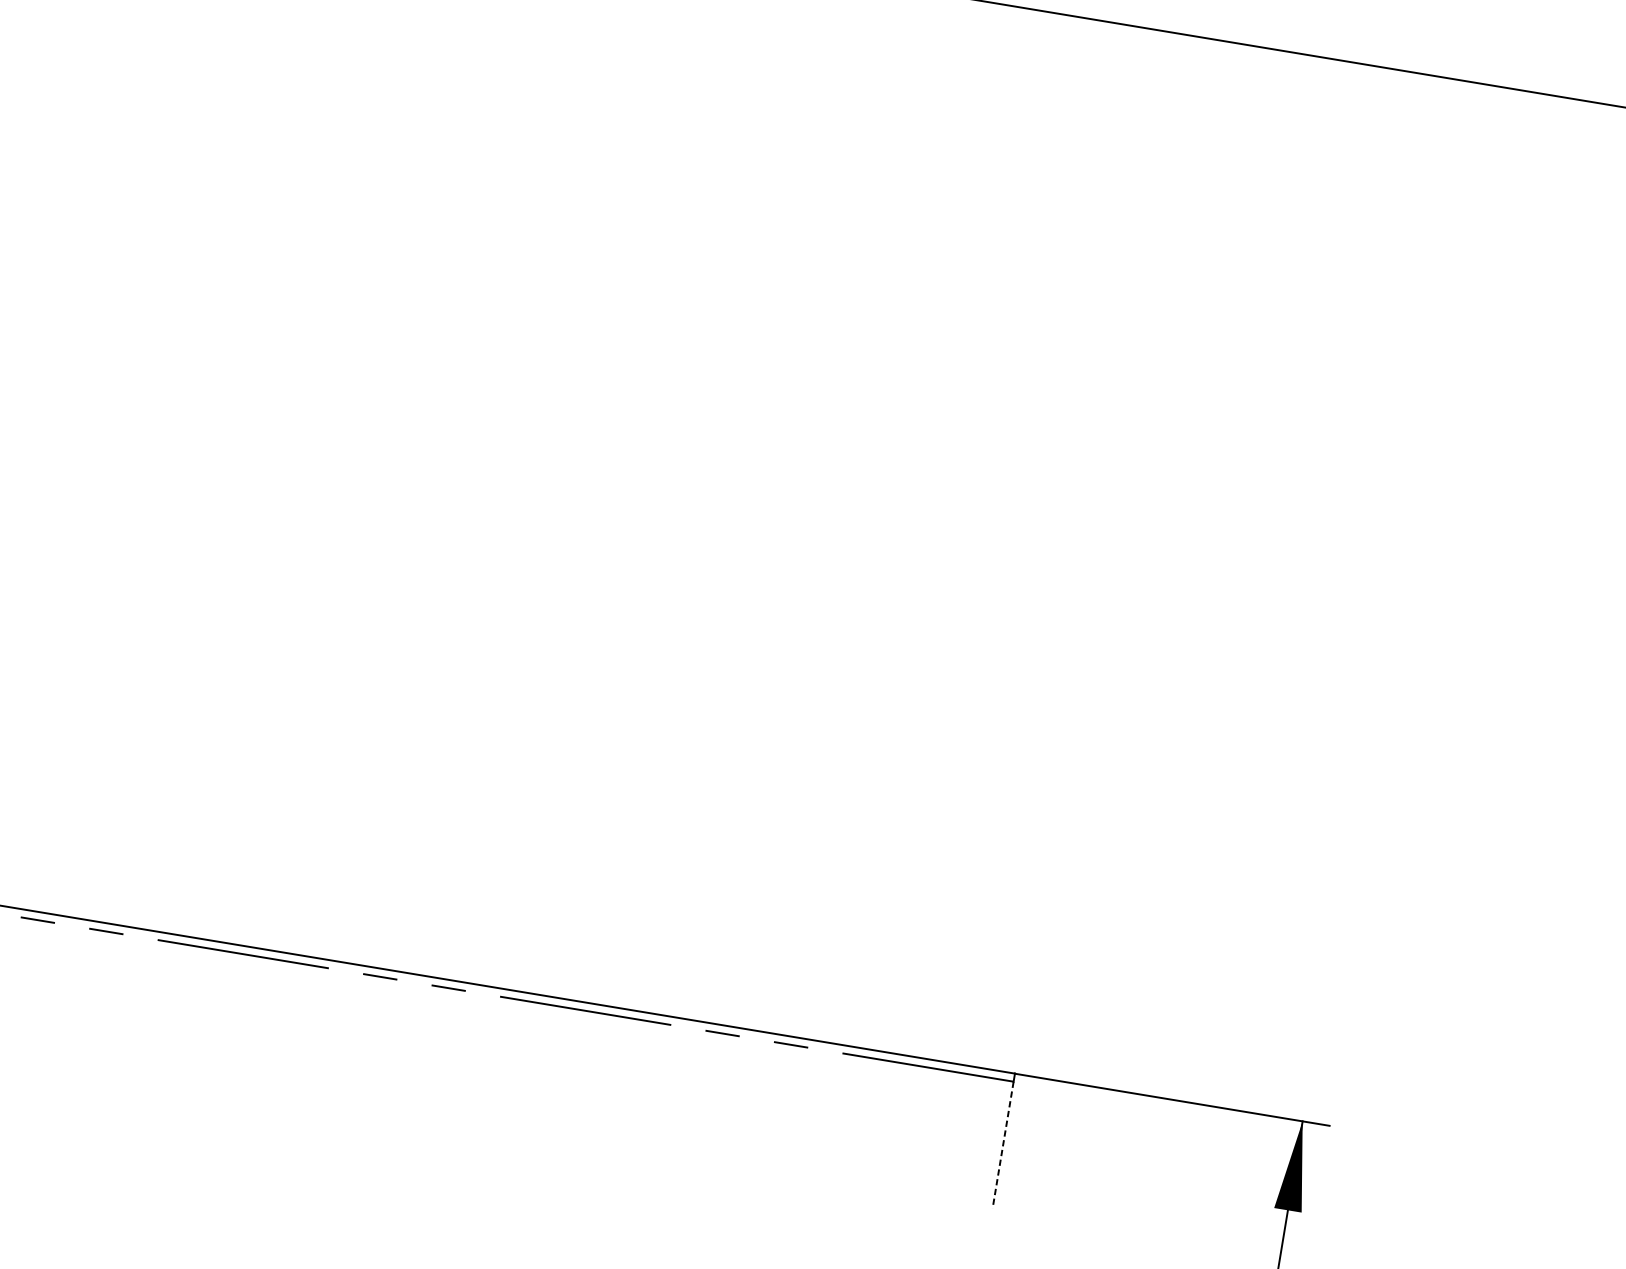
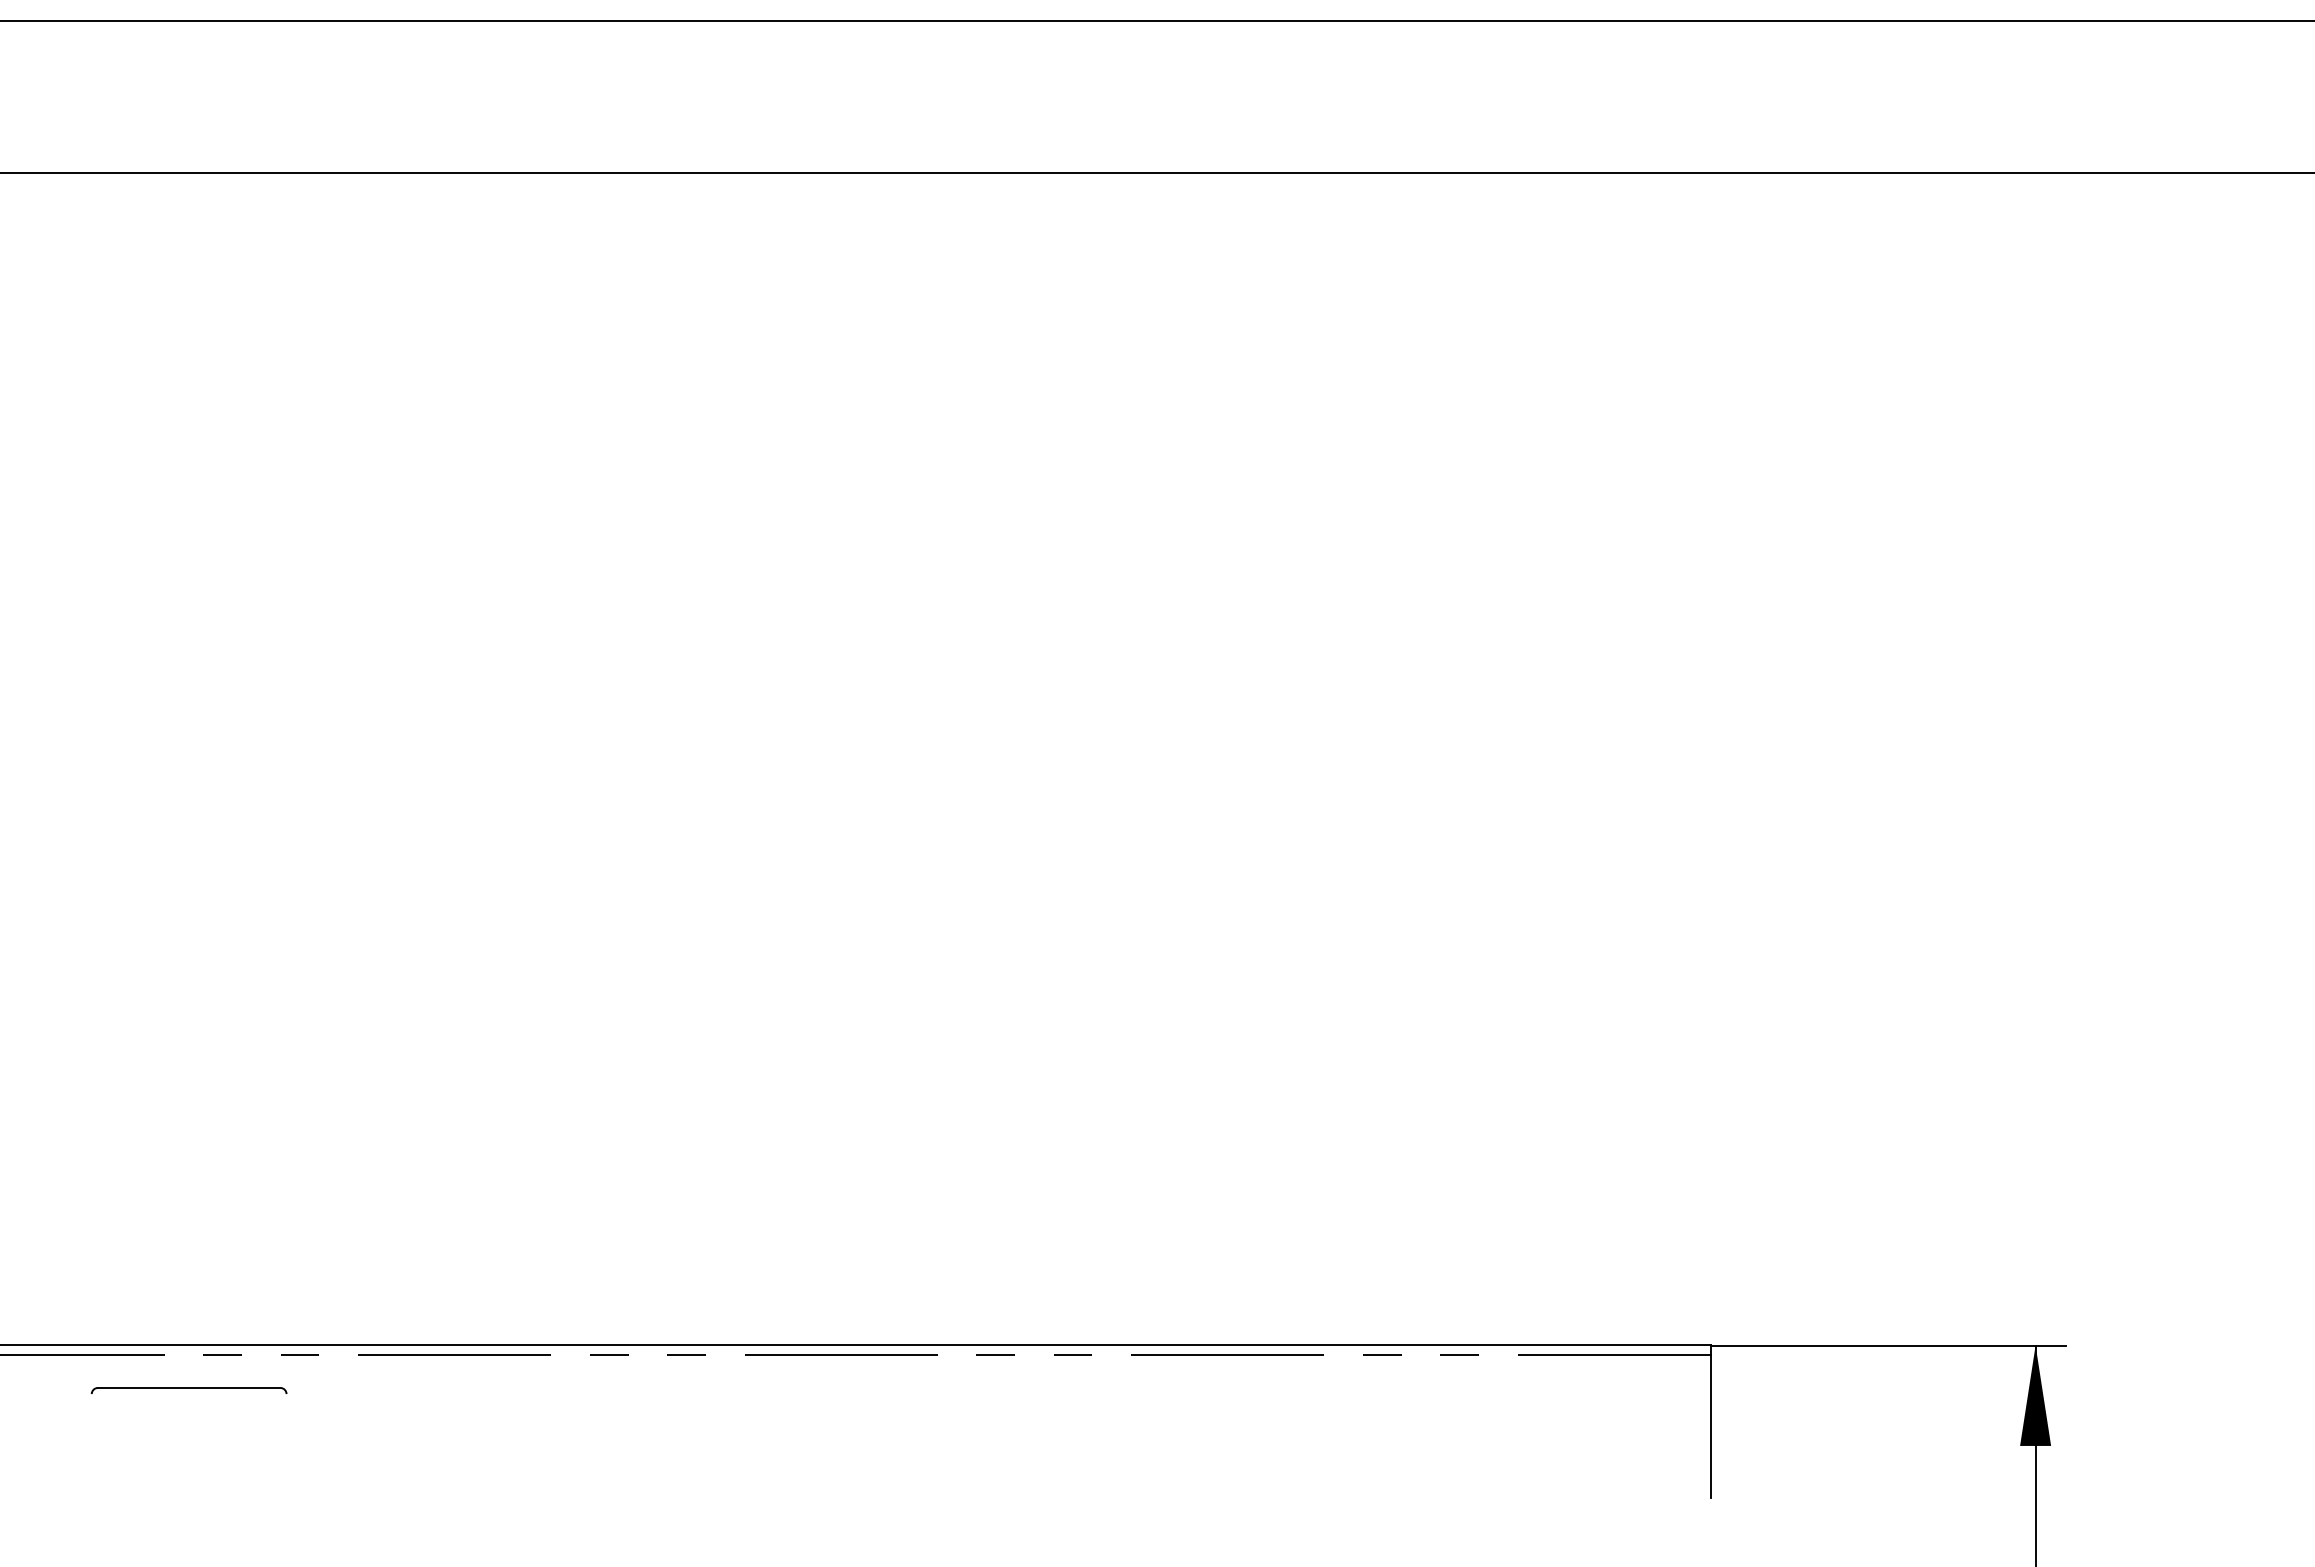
line: (1002, 1145) -> (1710, 1426), dashed -> solid

